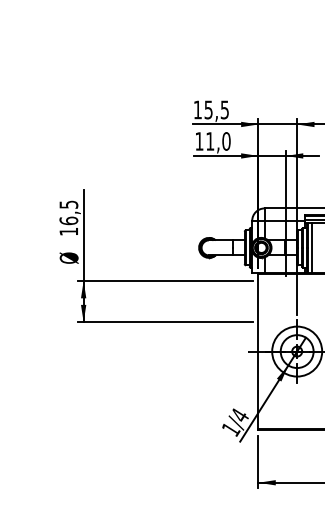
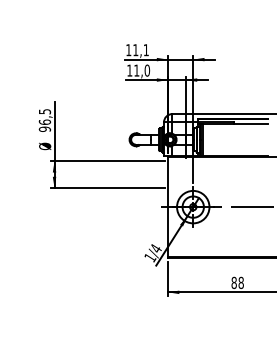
text: (215, 110) -> (140, 50), 15,5 -> 11,1
text: (68, 230) -> (44, 128), 16,5 -> 96,5

